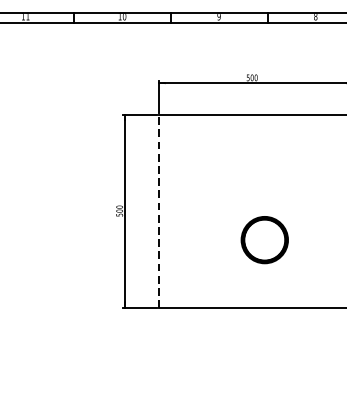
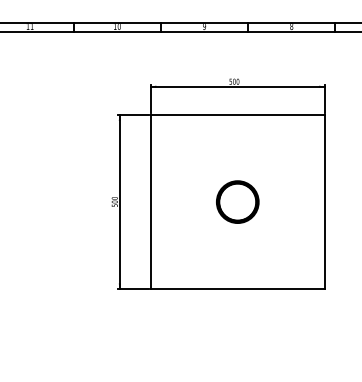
line: (159, 210) -> (150, 201), dashed -> solid
part: (264, 239) -> (237, 201), moved

